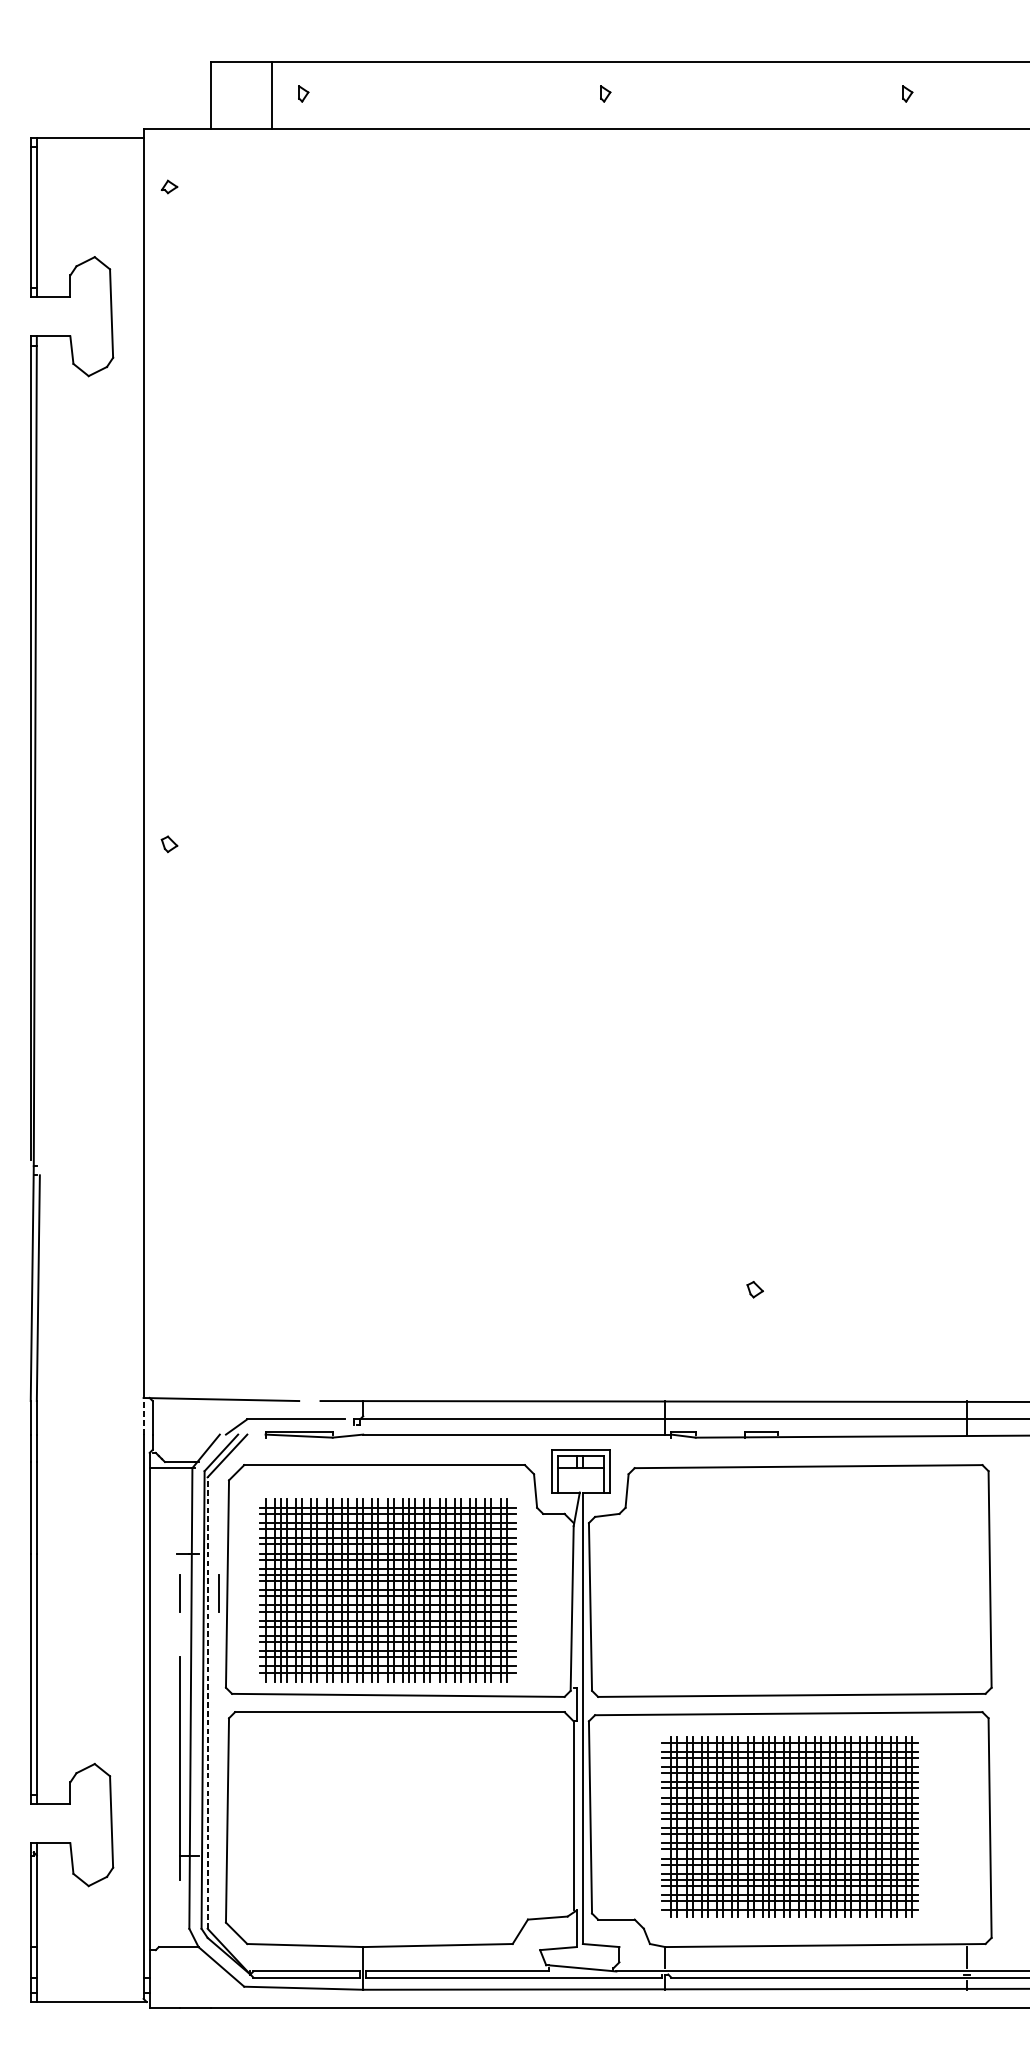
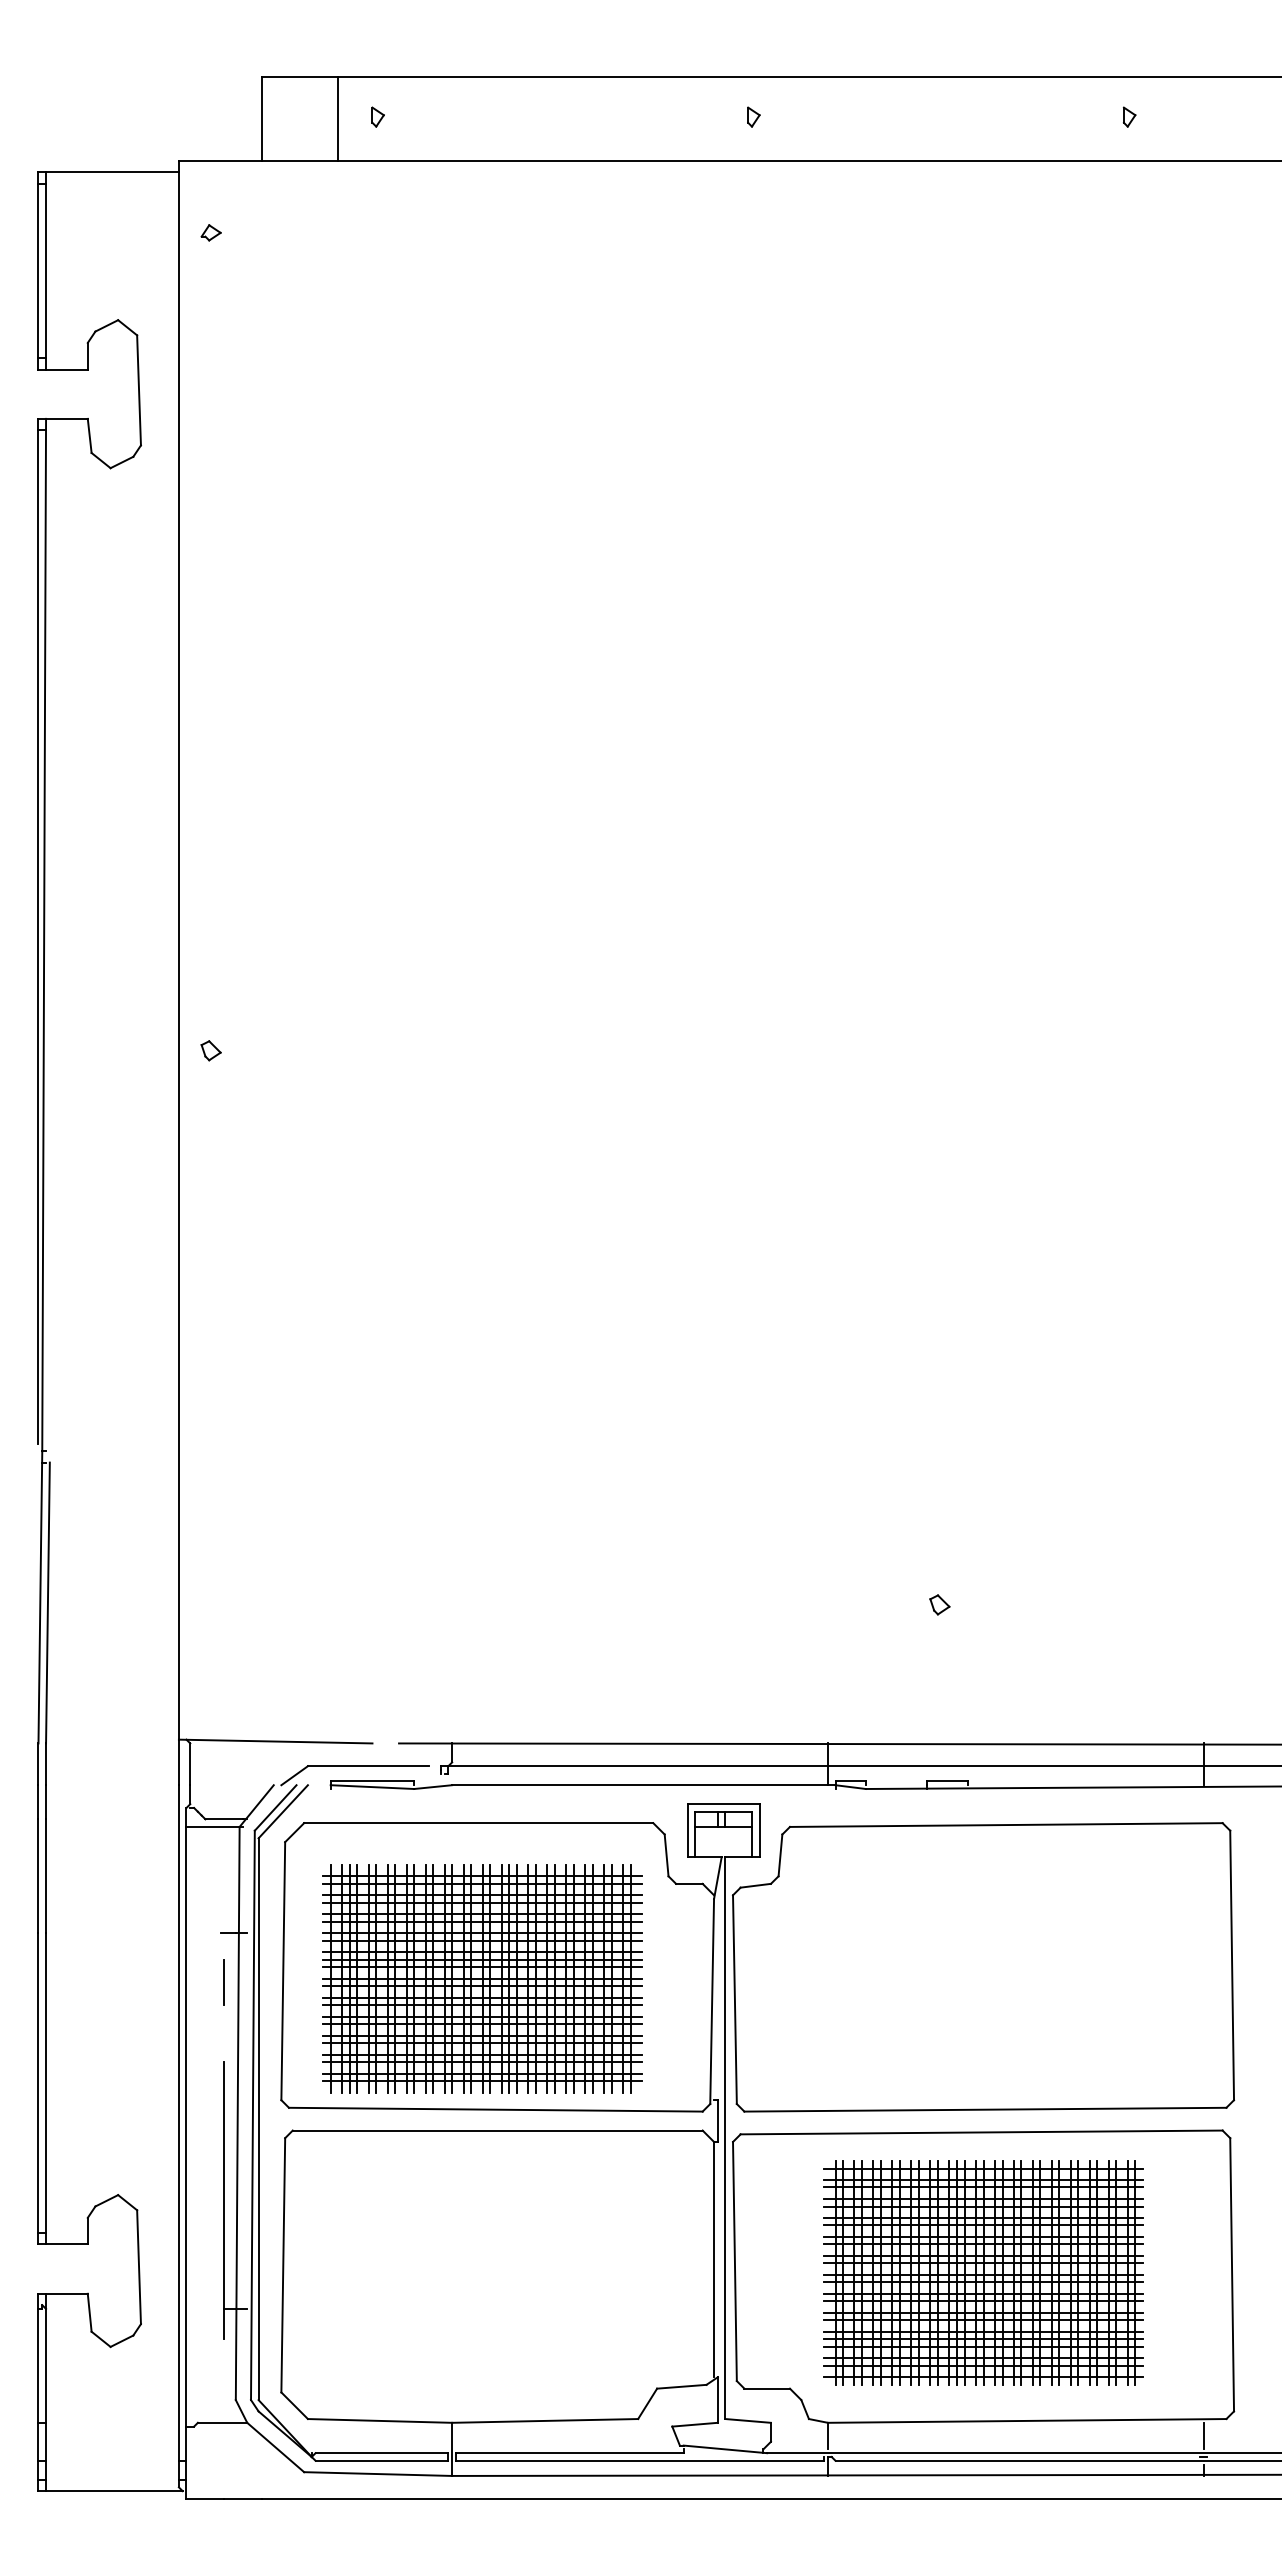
line: (143, 1416) -> (178, 1762), dashed -> solid
line: (218, 1593) -> (271, 1982), removed
line: (207, 1703) -> (258, 2119), dashed -> solid

